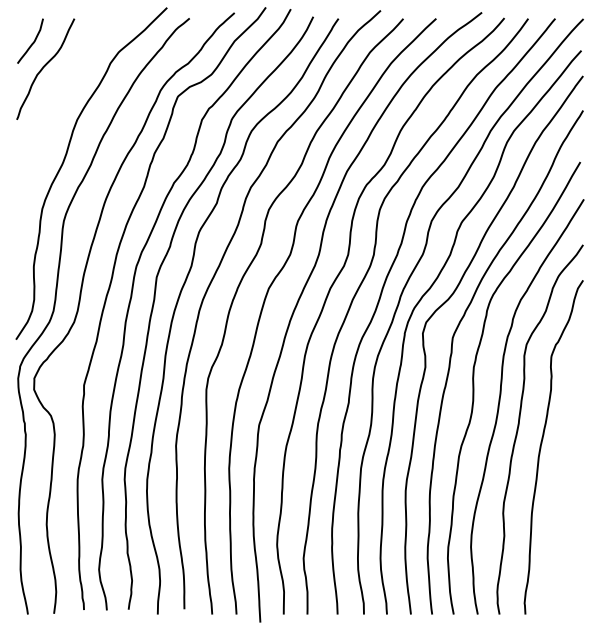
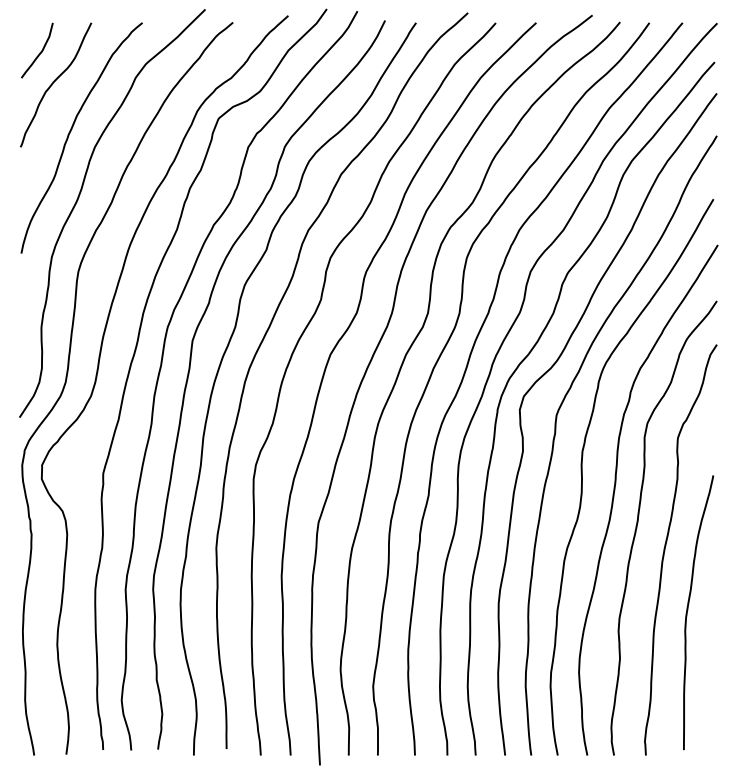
curve: (58, 107) -> (71, 132), added
curve: (560, 495) -> (689, 609), added

